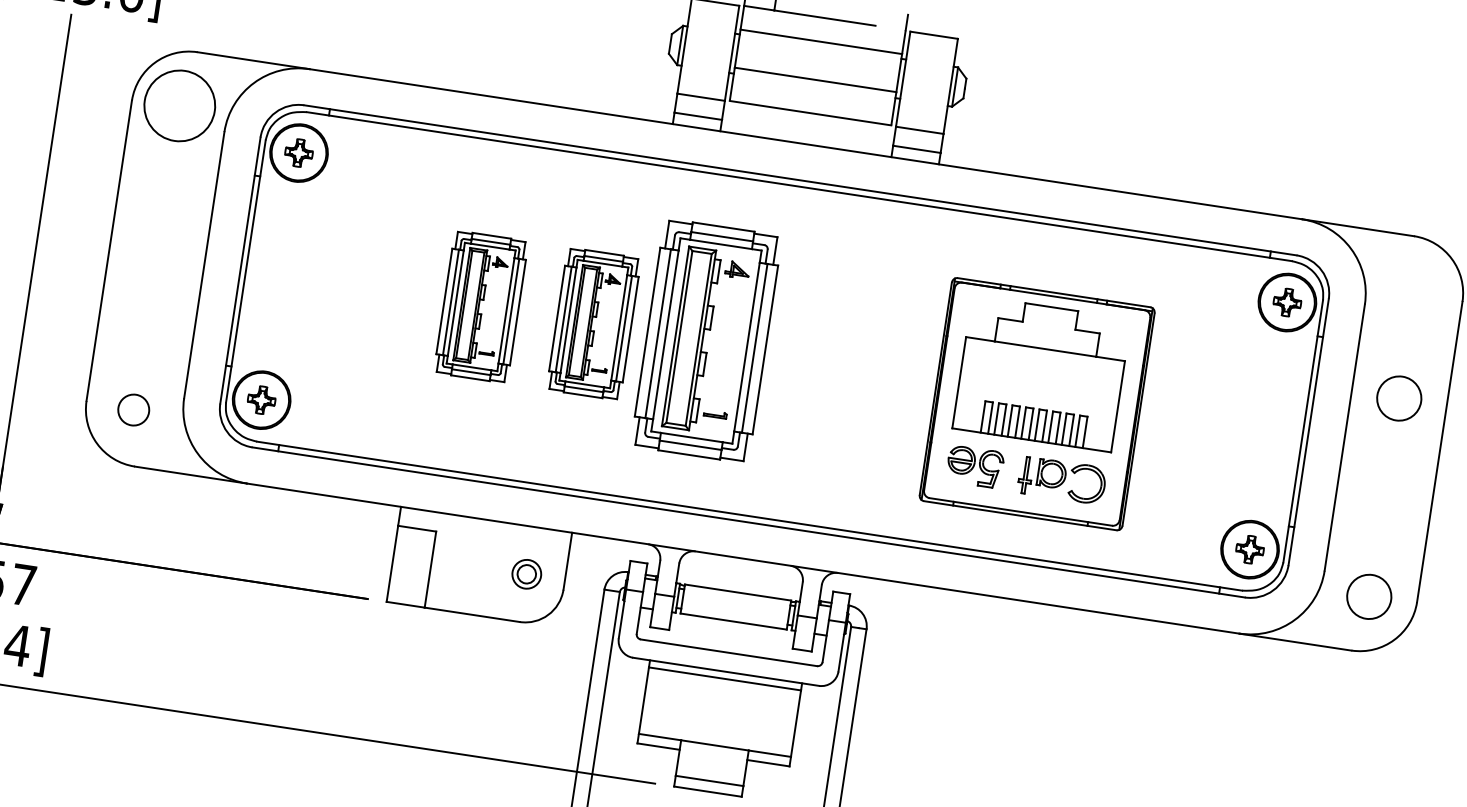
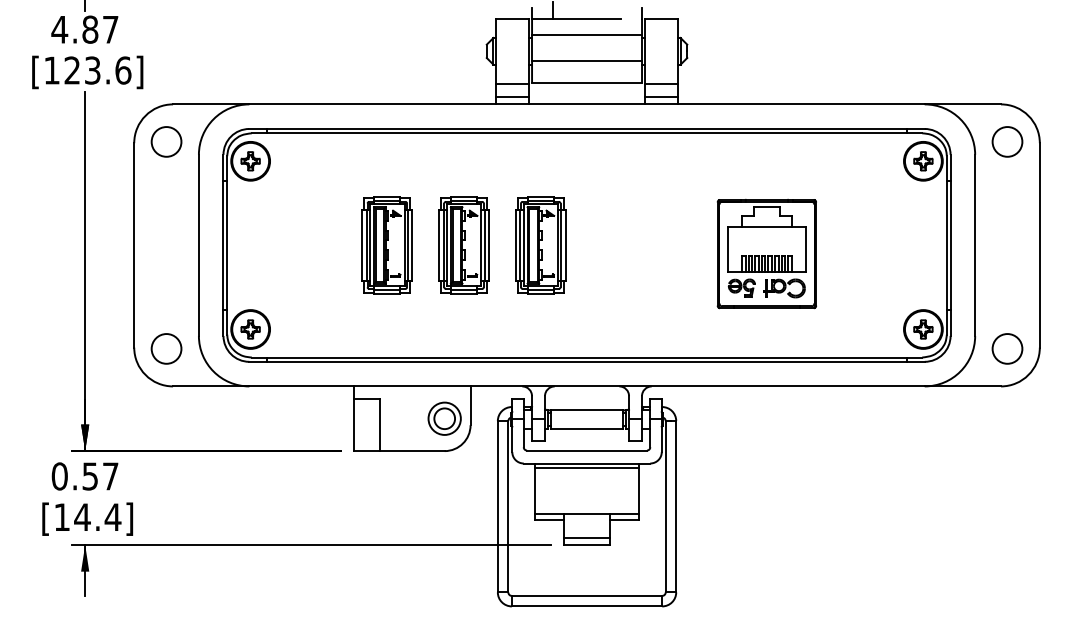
circle: (179, 105) -> (166, 141), size x0.62
part: (706, 341) -> (540, 245), size x0.62
circle: (1399, 397) -> (1007, 141), moved
part: (1036, 403) -> (766, 253), size x0.71
circle: (133, 409) -> (166, 348), size x1.43
part: (526, 574) -> (444, 418), size x1.67

